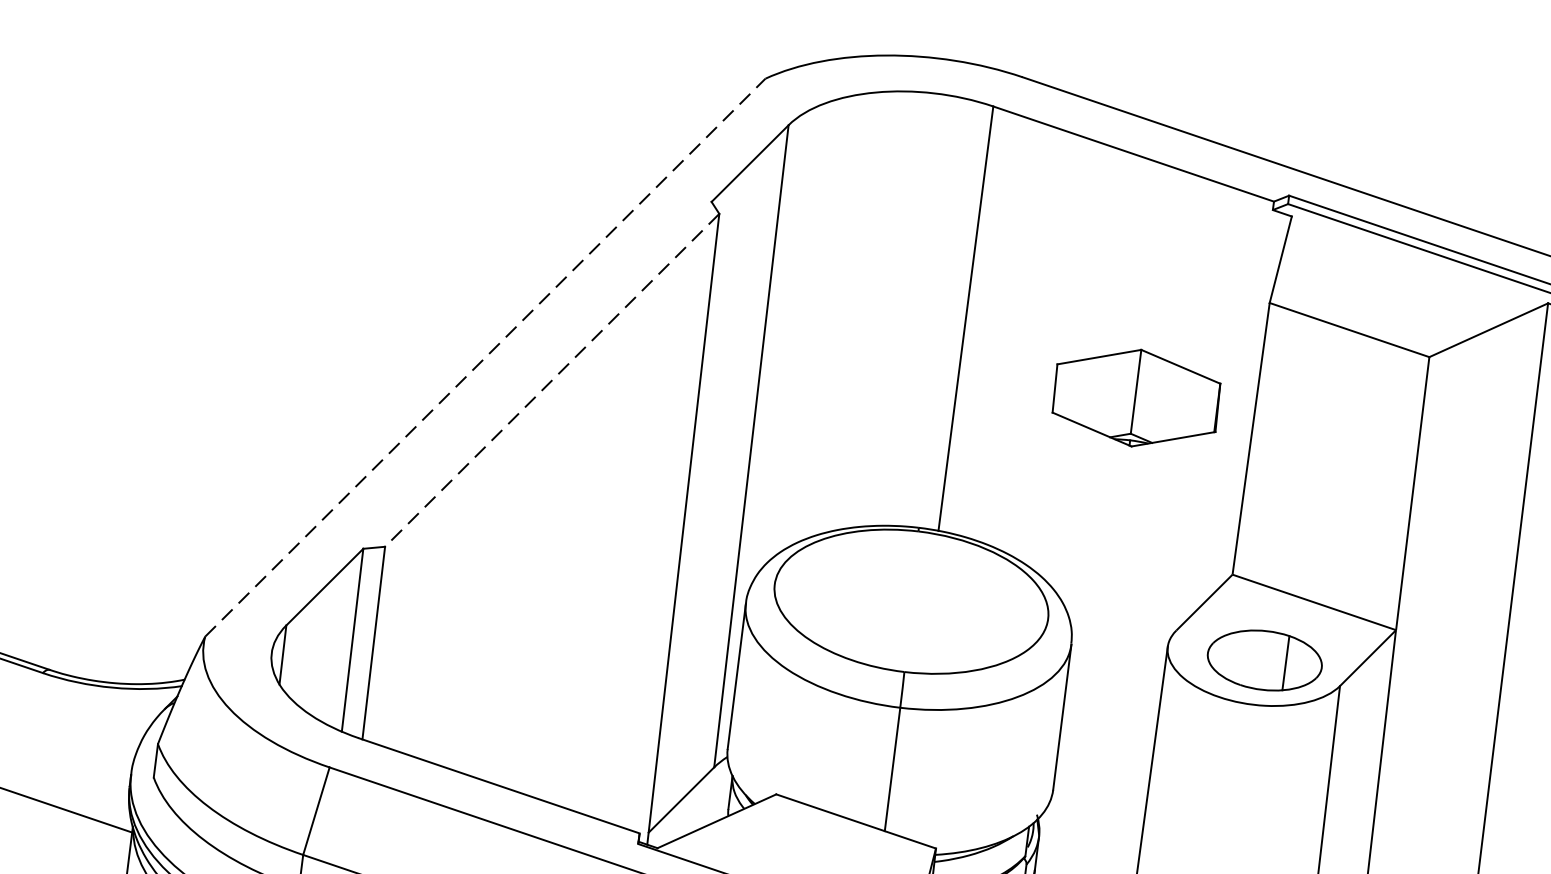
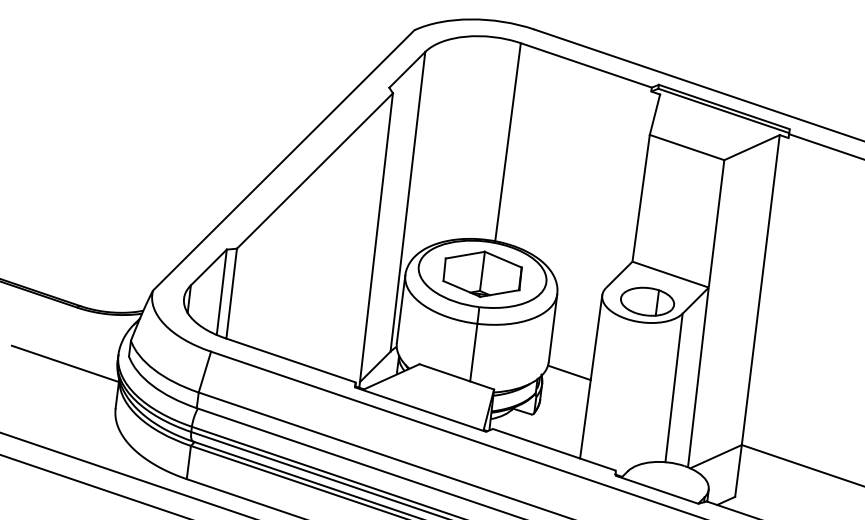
line: (484, 357) -> (283, 160), dashed -> solid
line: (551, 381) -> (314, 171), dashed -> solid
part: (1136, 396) -> (482, 273), moved
line: (1097, 812) -> (569, 372), added

